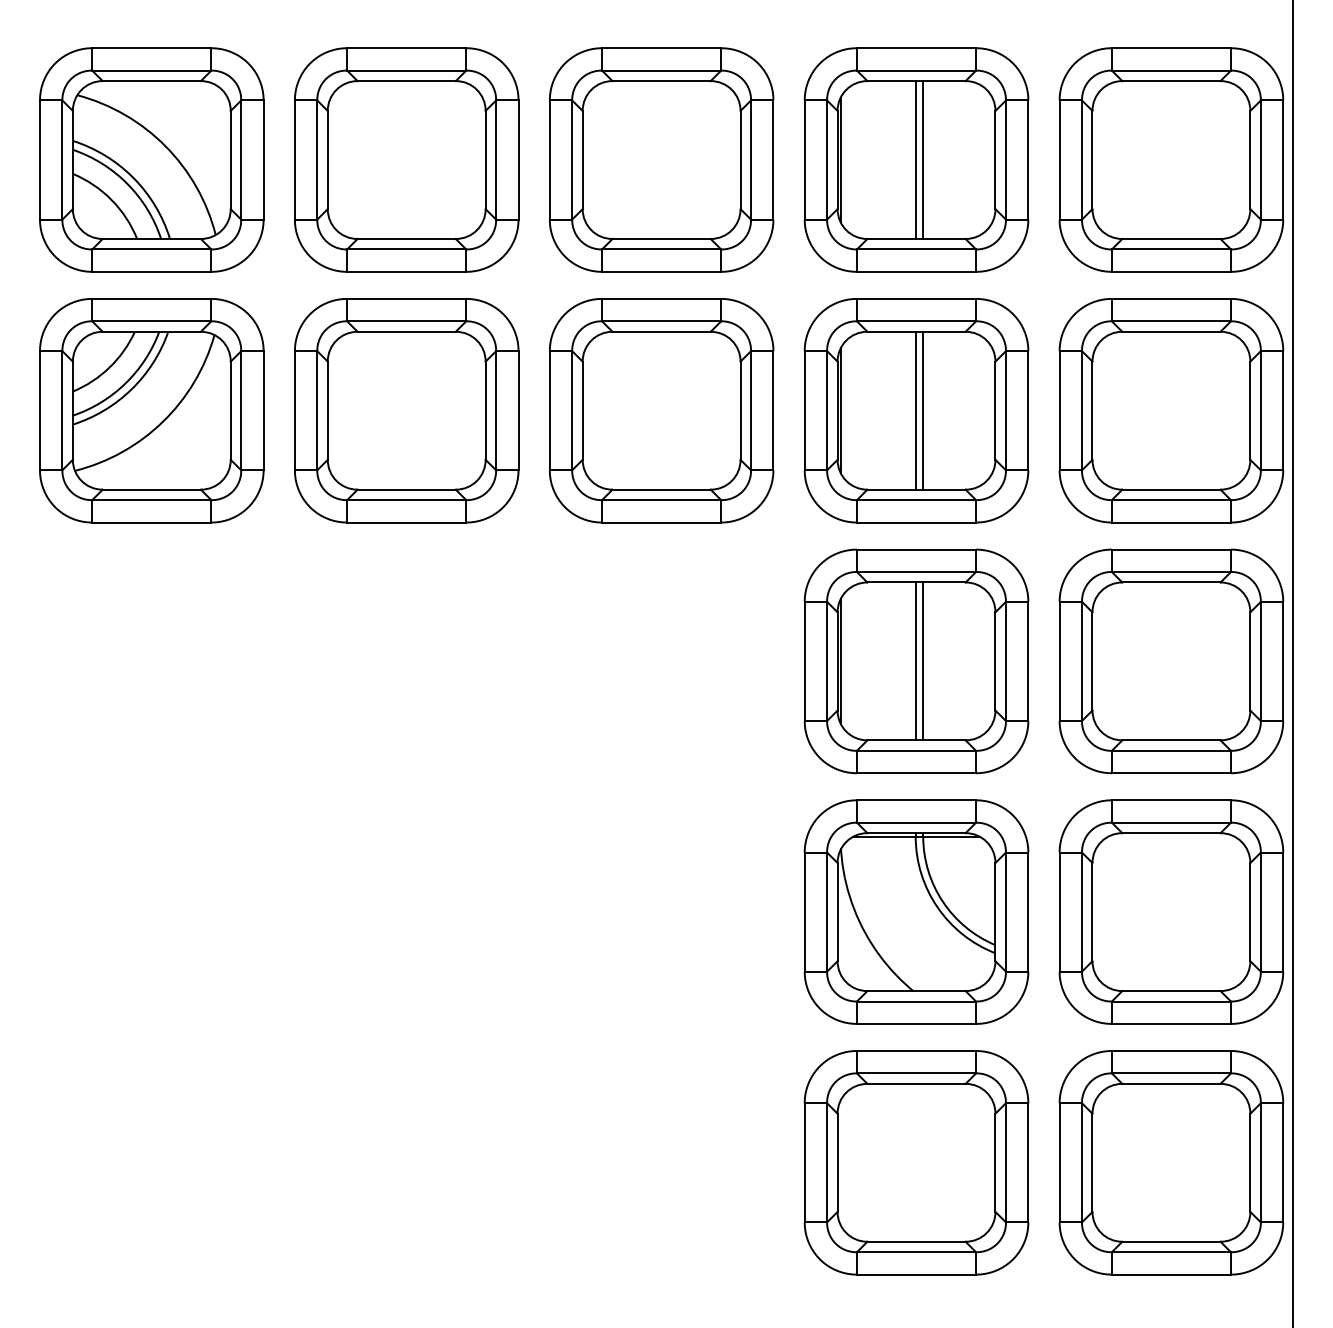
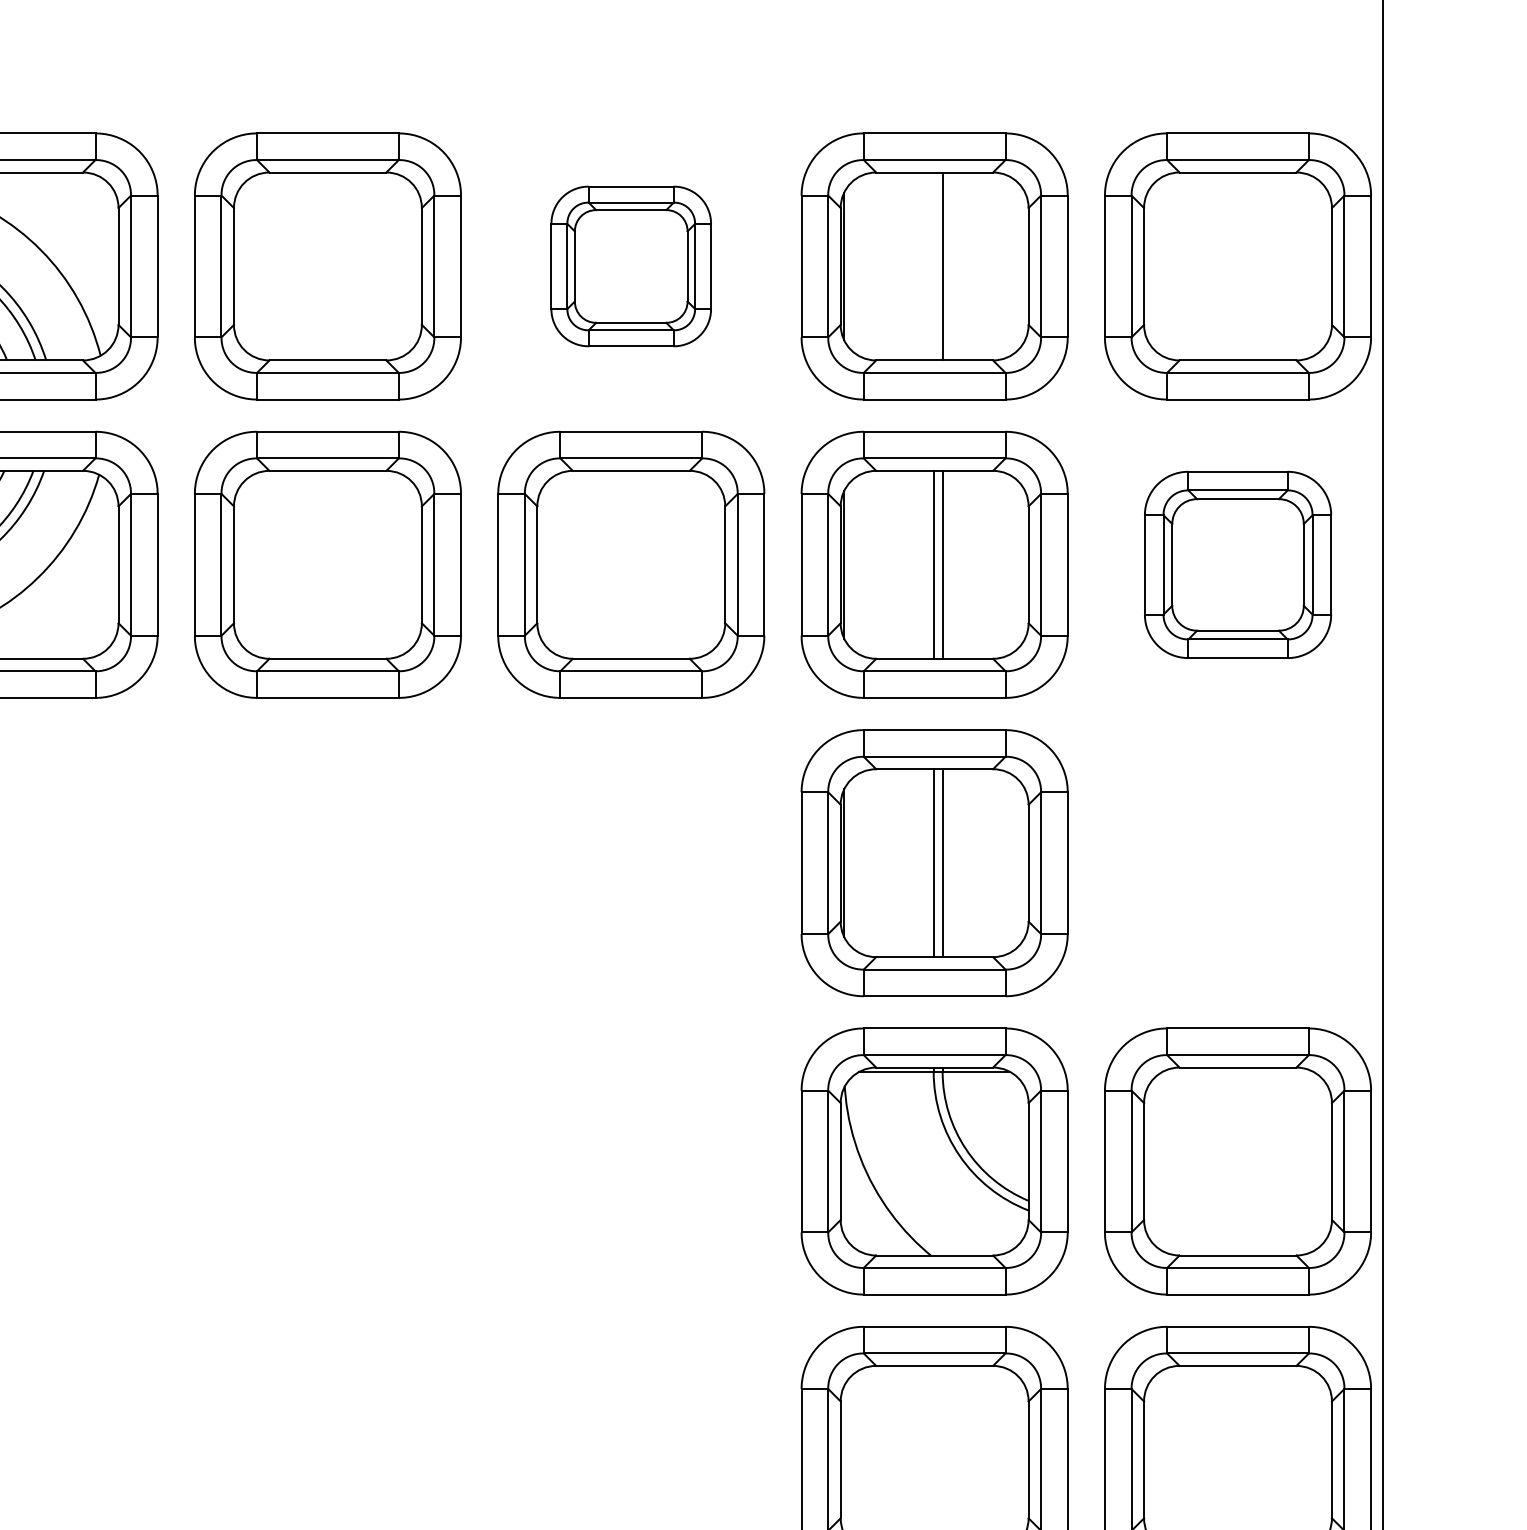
part: (661, 159) -> (631, 265), size x0.6
line: (915, 159) -> (933, 265), removed
part: (1171, 410) -> (1238, 564), size x0.7
part: (1171, 661) -> (1238, 863), removed

